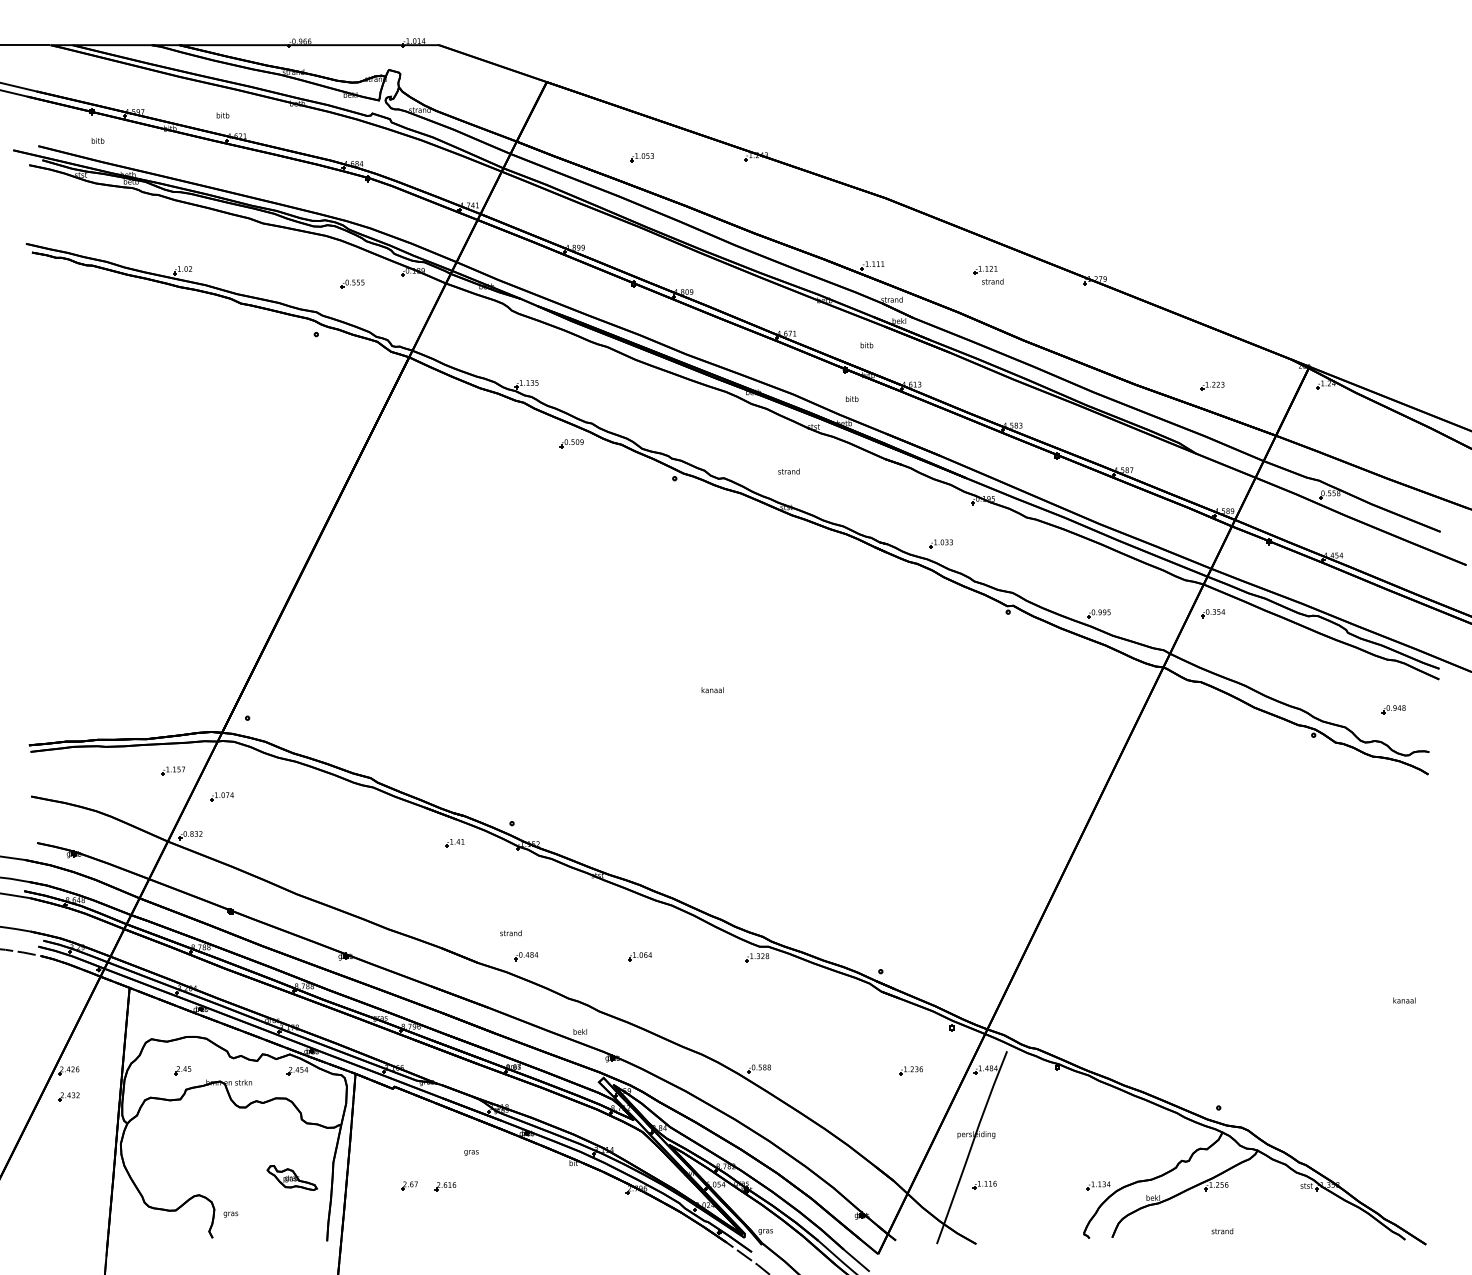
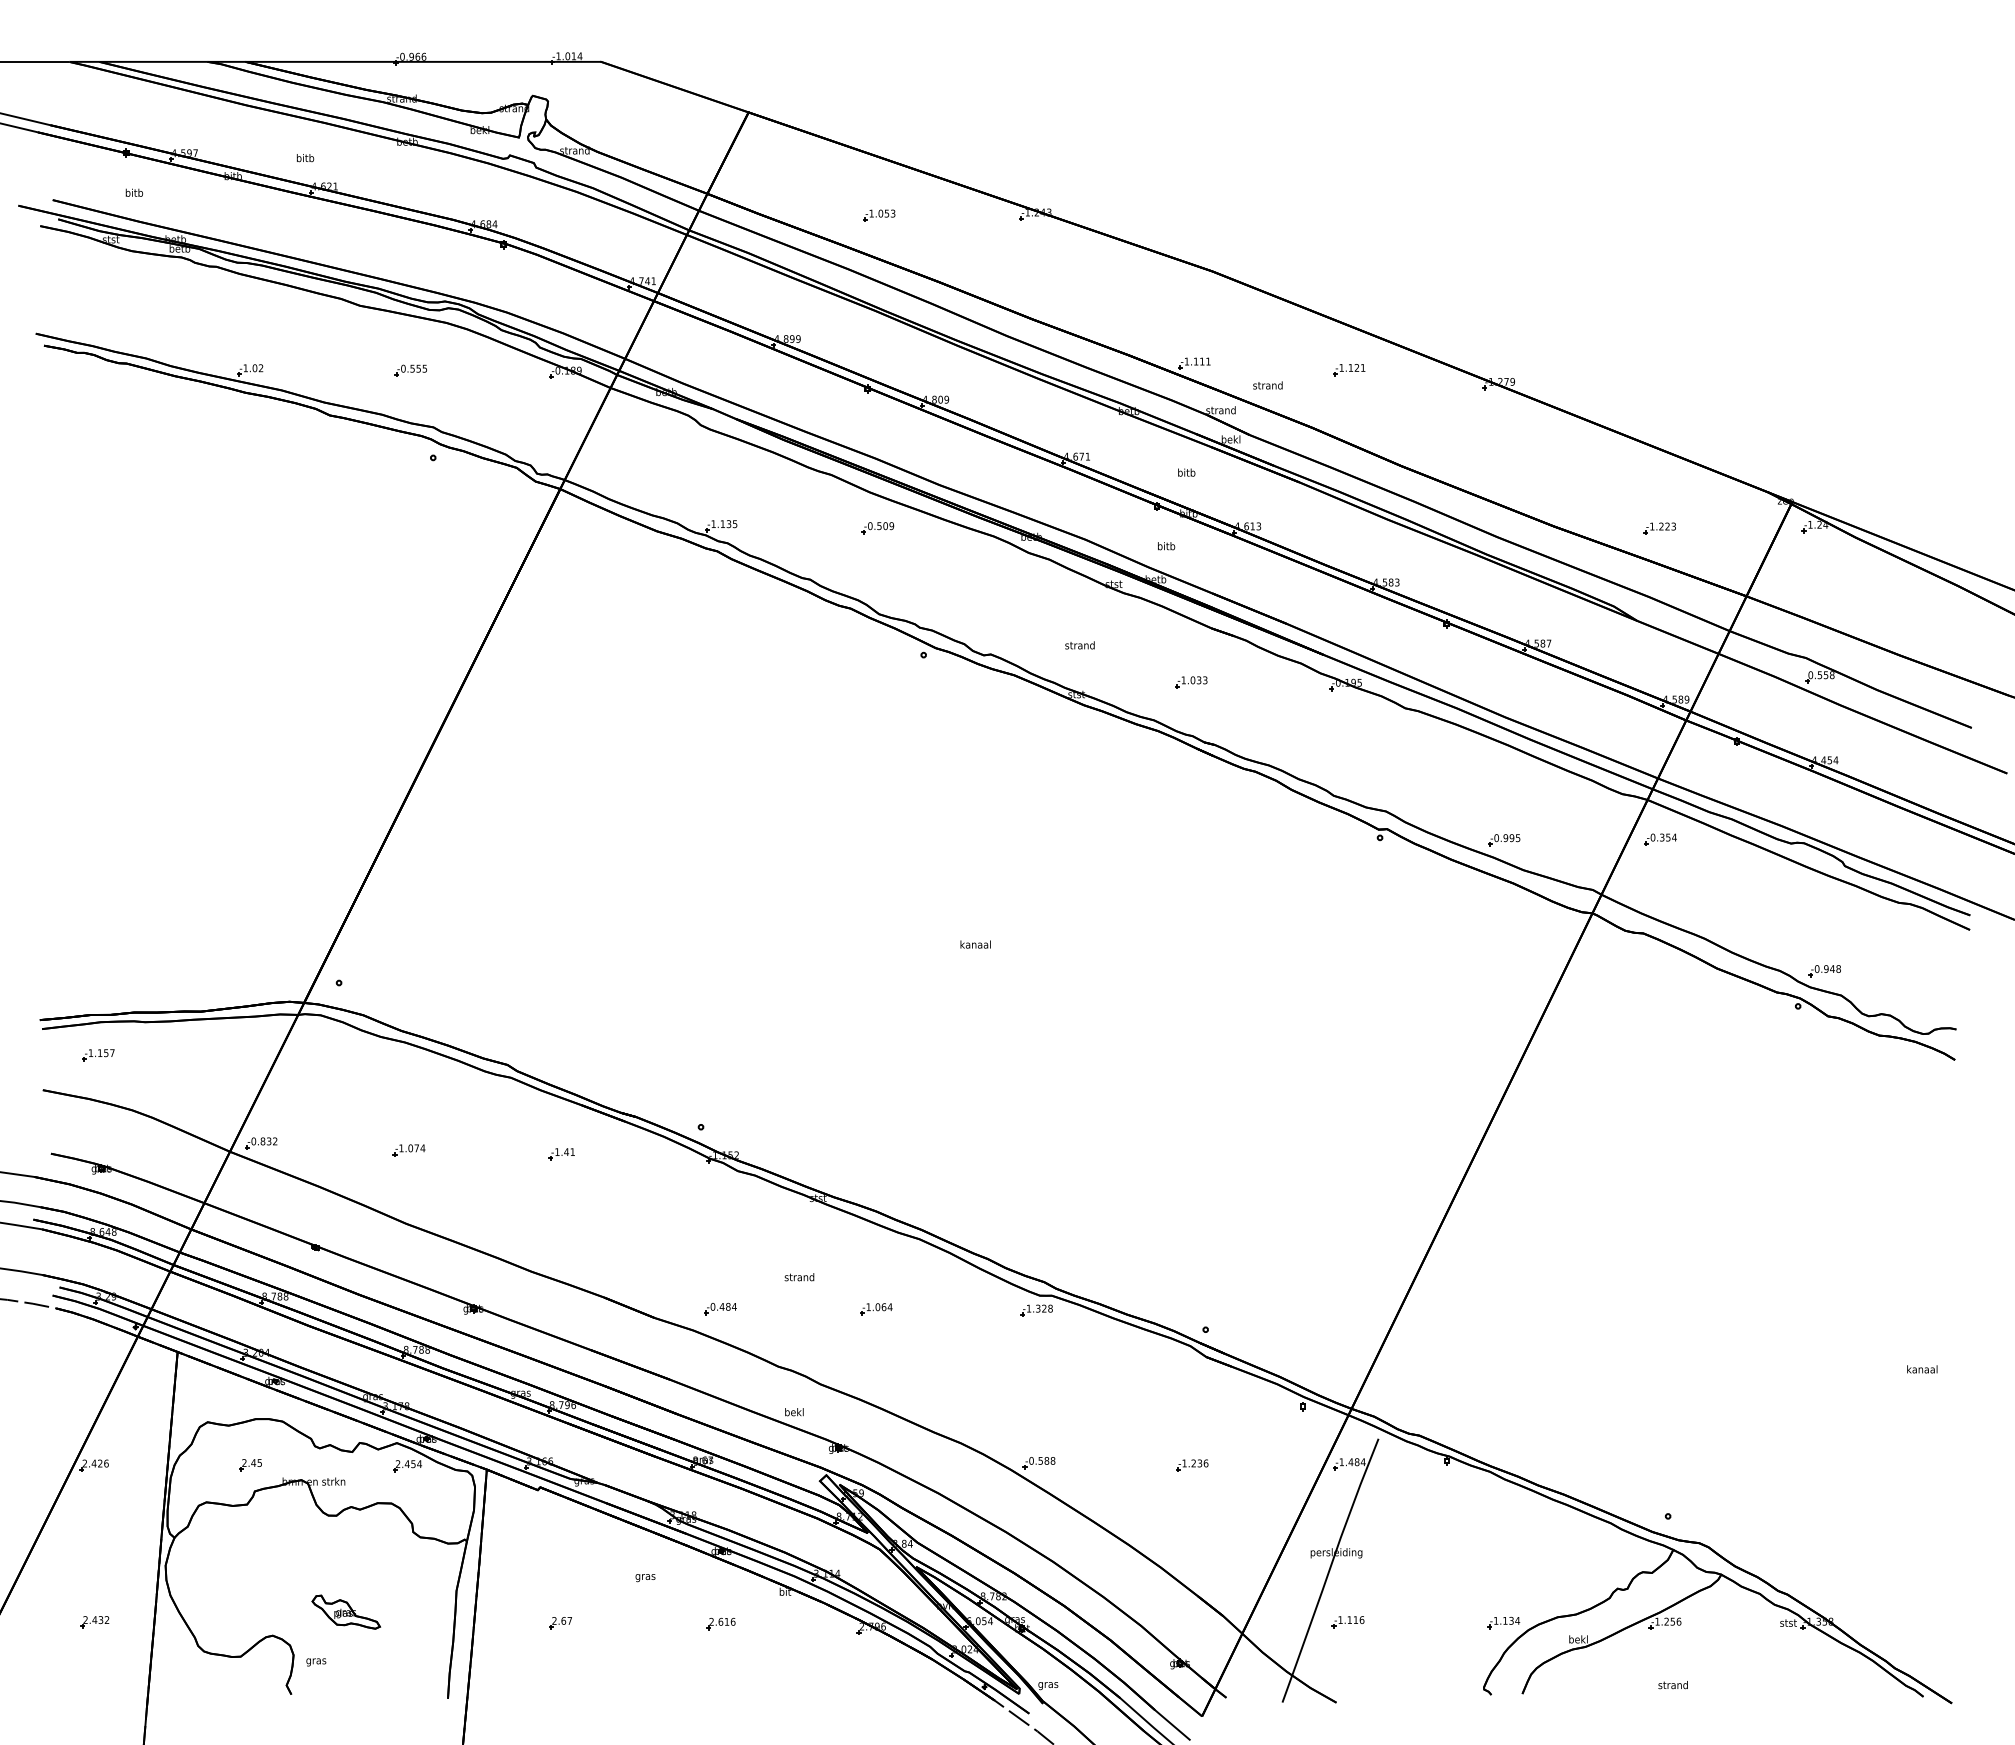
text: (992, 281) -> (1267, 385), moved
part: (352, 283) -> (410, 370), moved
part: (571, 443) -> (877, 528), moved
part: (941, 543) -> (1191, 682), moved
part: (1393, 709) -> (1824, 971), moved
part: (173, 771) -> (98, 1055), moved
part: (221, 796) -> (408, 1150), moved
part: (454, 843) -> (561, 1154), moved
text: (510, 933) -> (799, 1277), moved
part: (911, 1070) -> (1192, 1465), moved
part: (68, 1097) -> (94, 1622), moved
part: (292, 1177) -> (346, 1611), moved
part: (445, 1186) -> (720, 1623), moved

